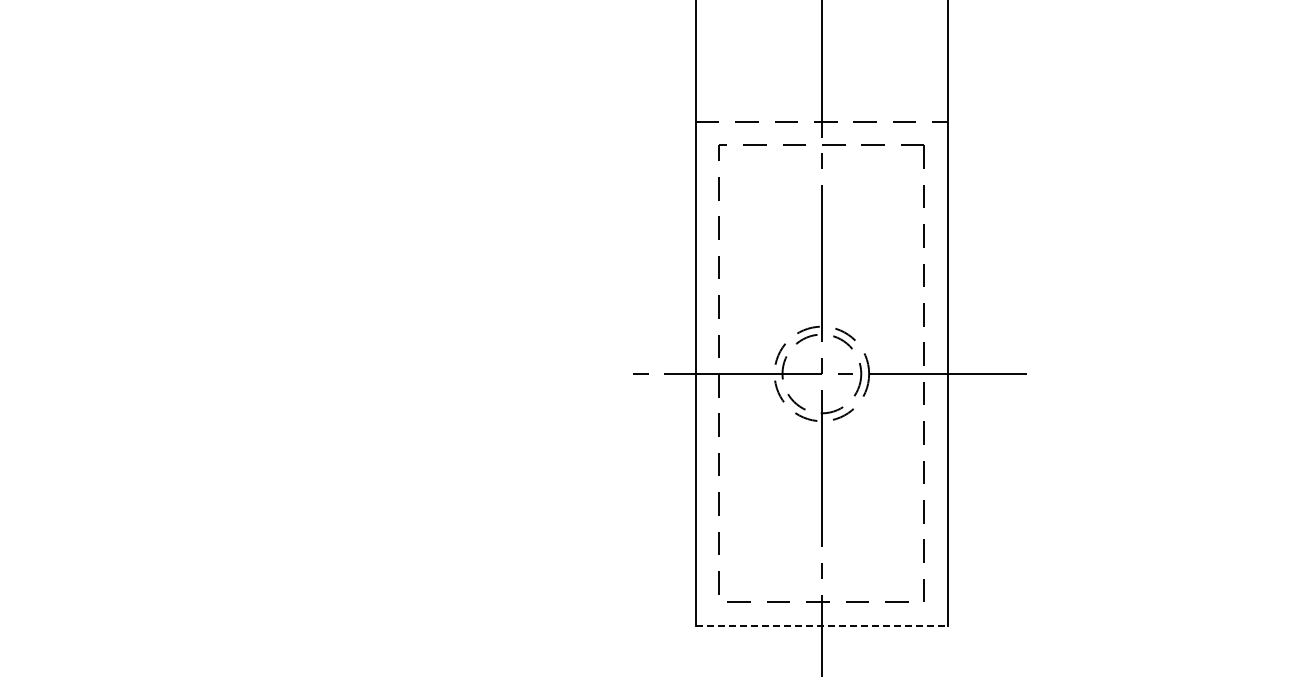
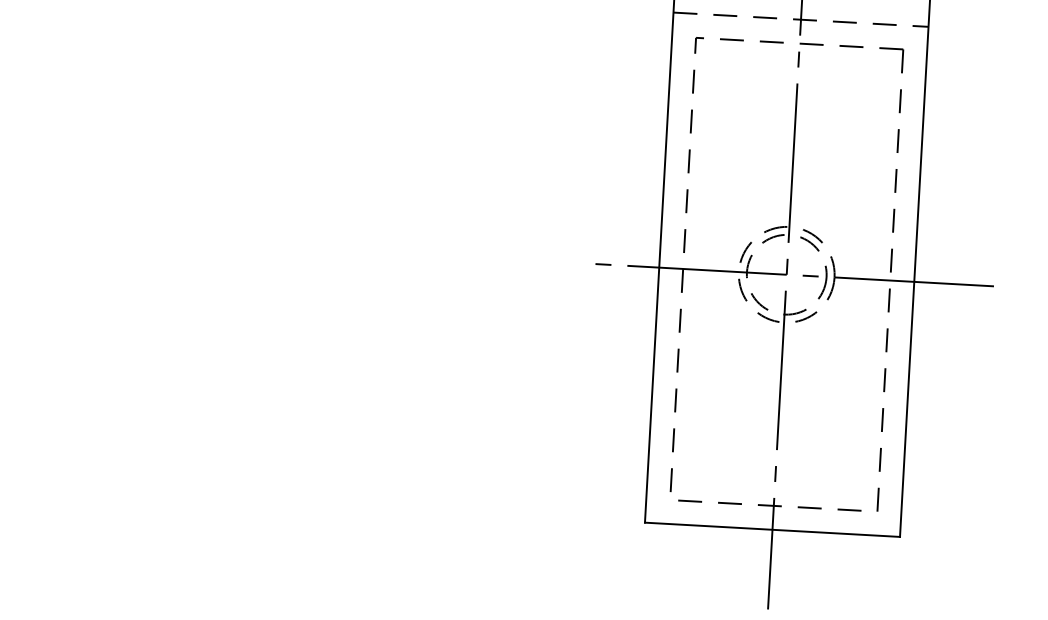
line: (822, 626) -> (773, 530), dashed -> solid

